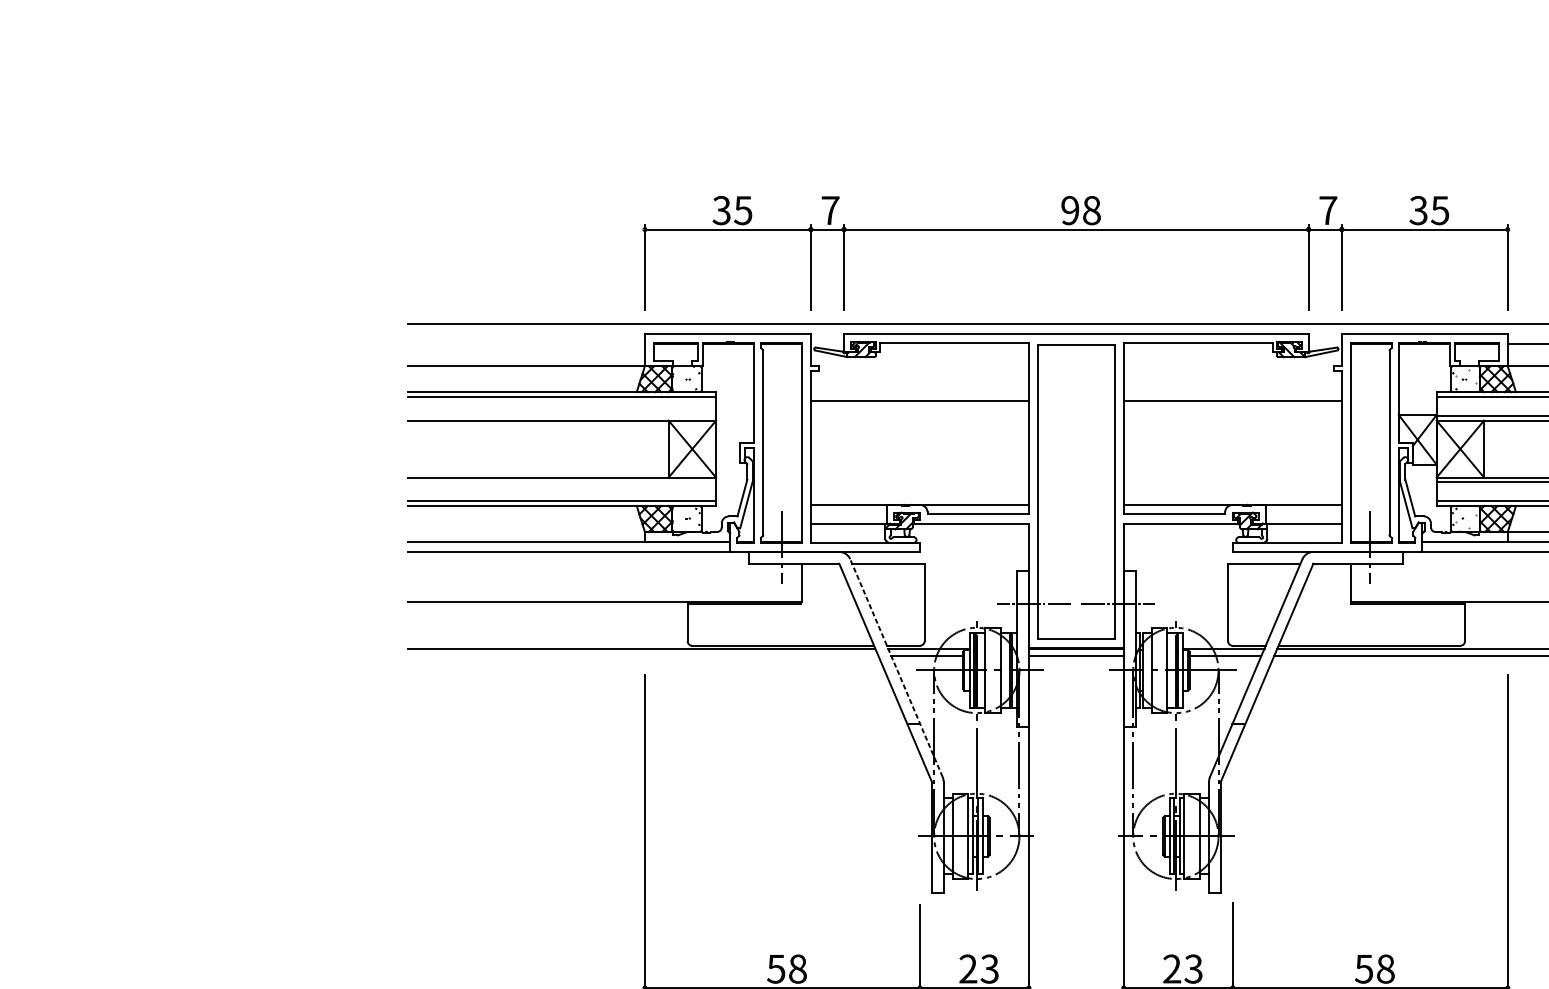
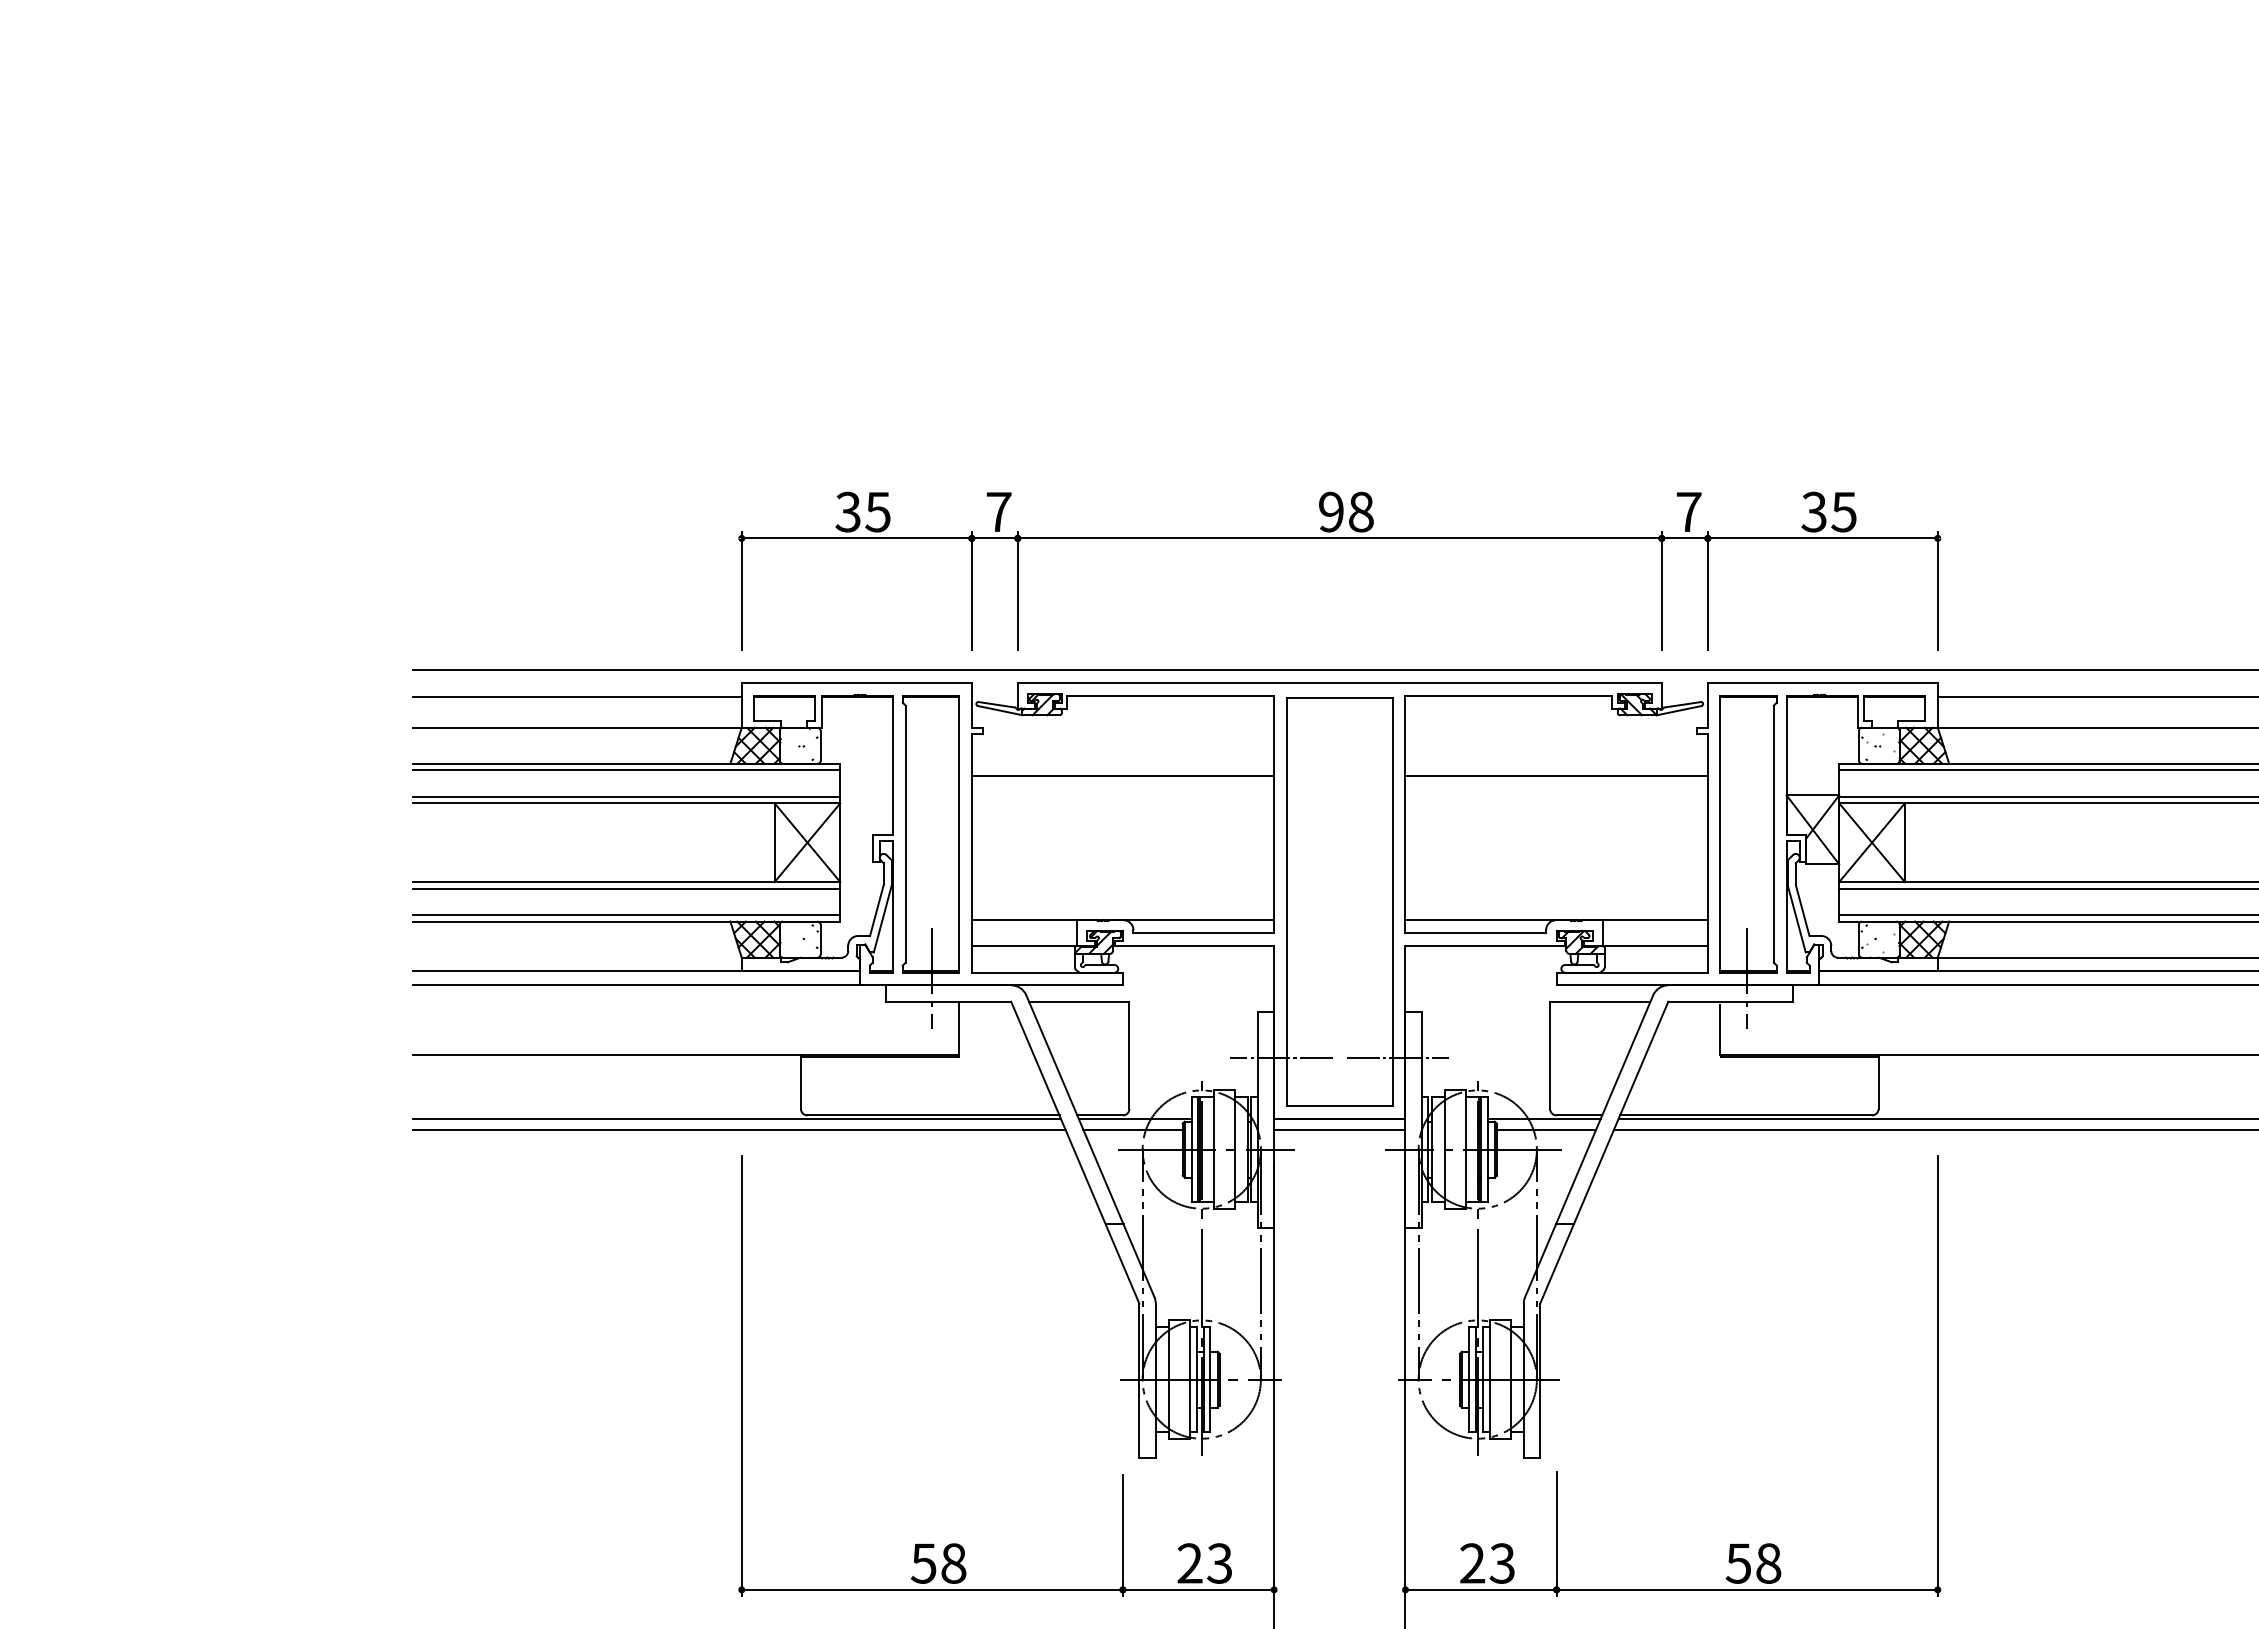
line: (526, 344) -> (577, 697), added
line: (561, 415) -> (626, 796), added
line: (561, 482) -> (626, 888), added
line: (643, 655) -> (739, 1129), added
line: (896, 668) -> (1090, 1146), dashed -> solid

